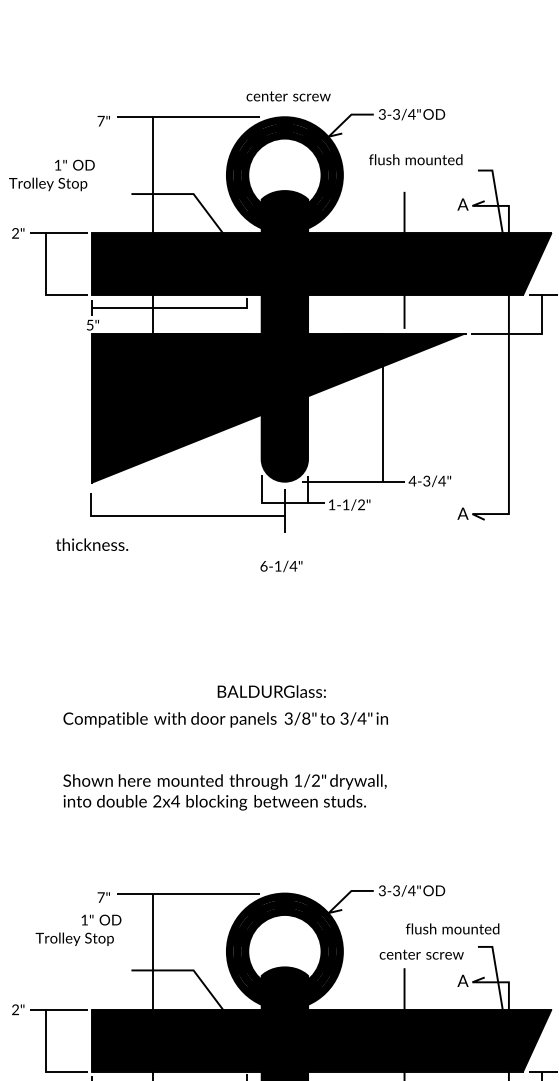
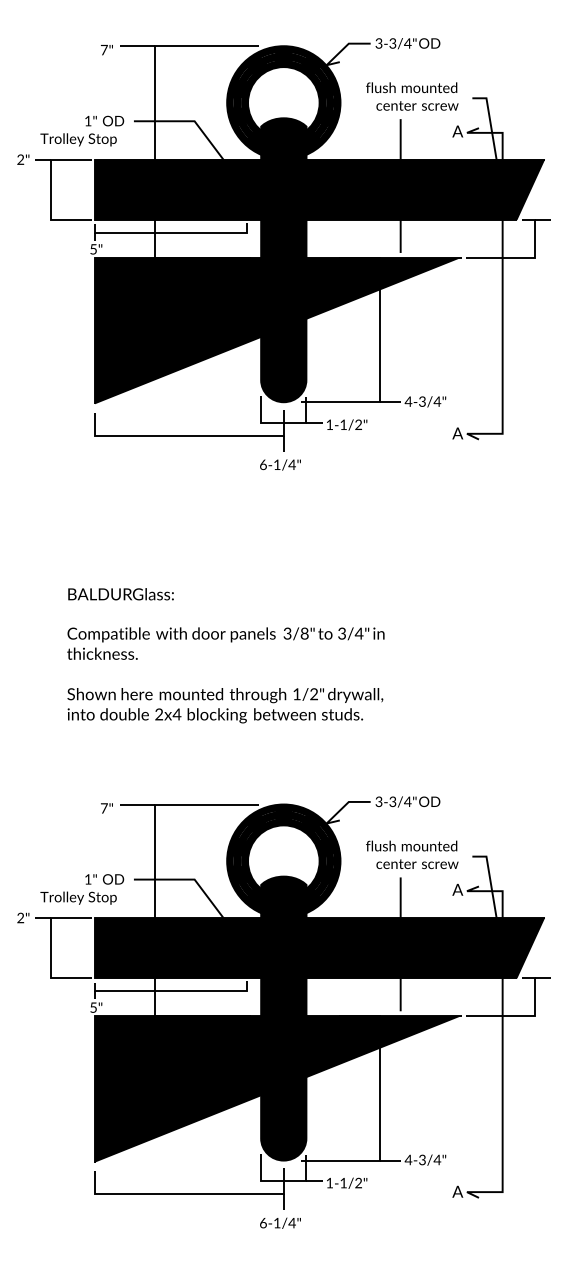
text: (288, 96) -> (417, 105), moved
text: (52, 174) -> (82, 130), moved
text: (92, 544) -> (102, 653), moved
text: (281, 565) -> (280, 464), moved
text: (271, 691) -> (120, 594), moved
text: (452, 928) -> (411, 845), moved
text: (78, 930) -> (82, 889), moved

